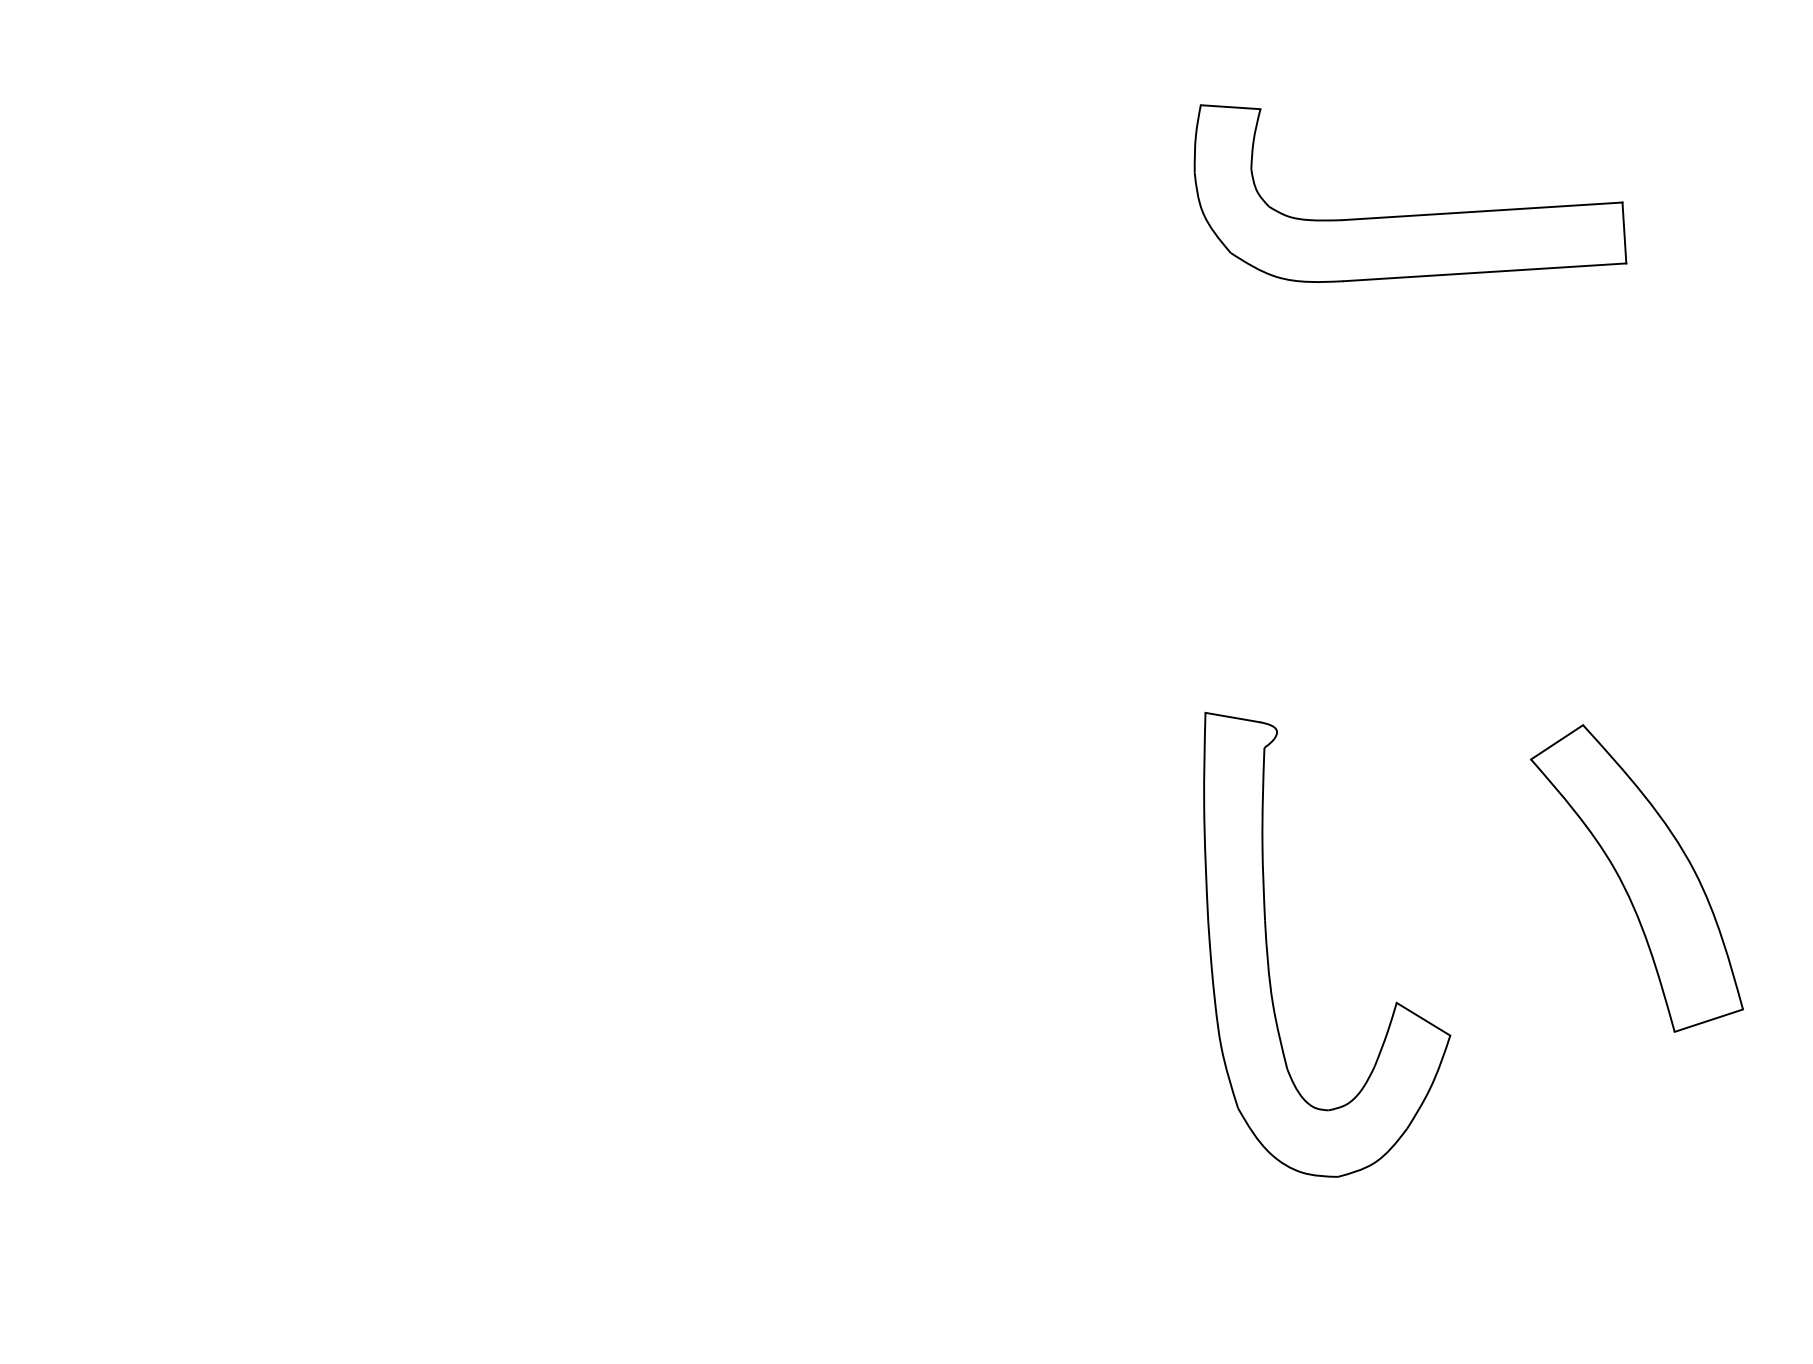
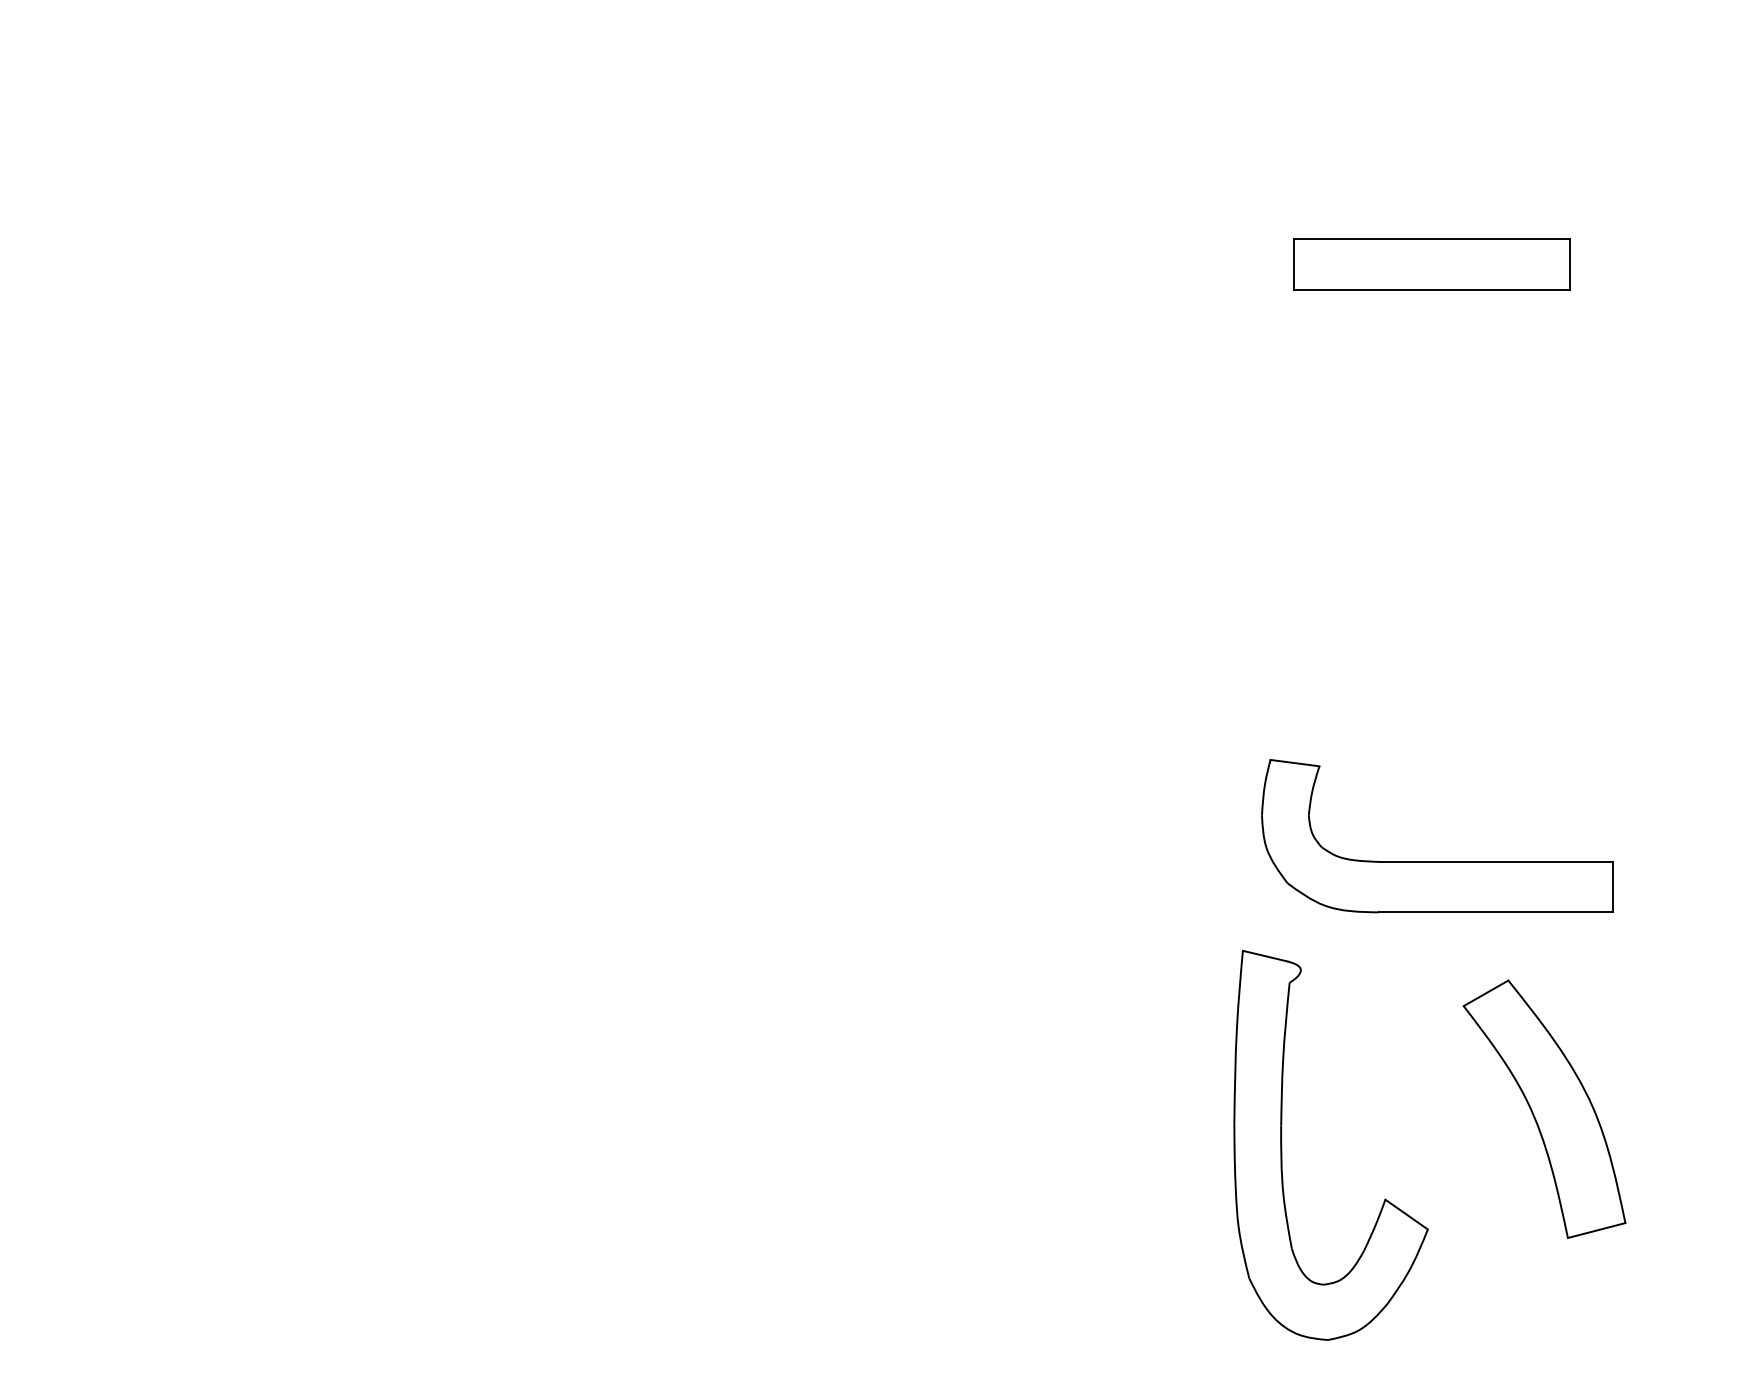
part: (1410, 215) -> (1437, 861), moved
part: (1636, 877) -> (1544, 1108), moved

